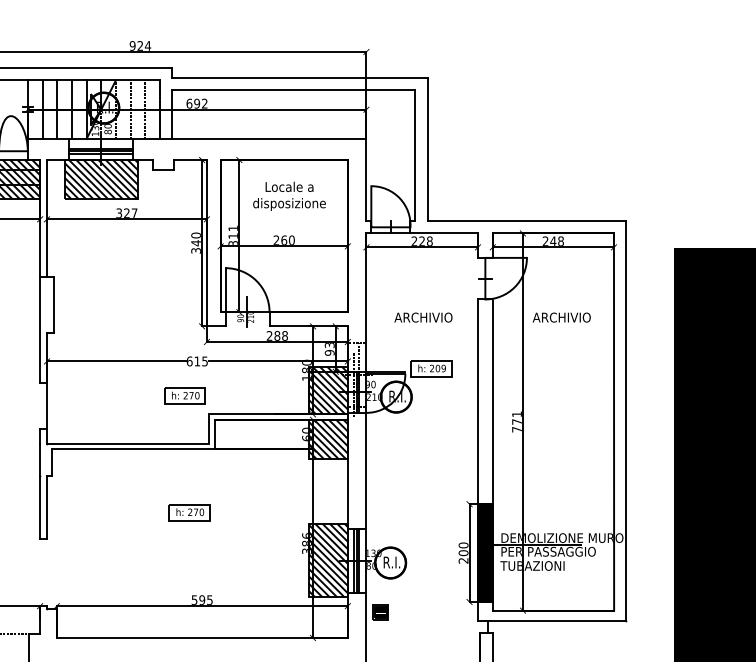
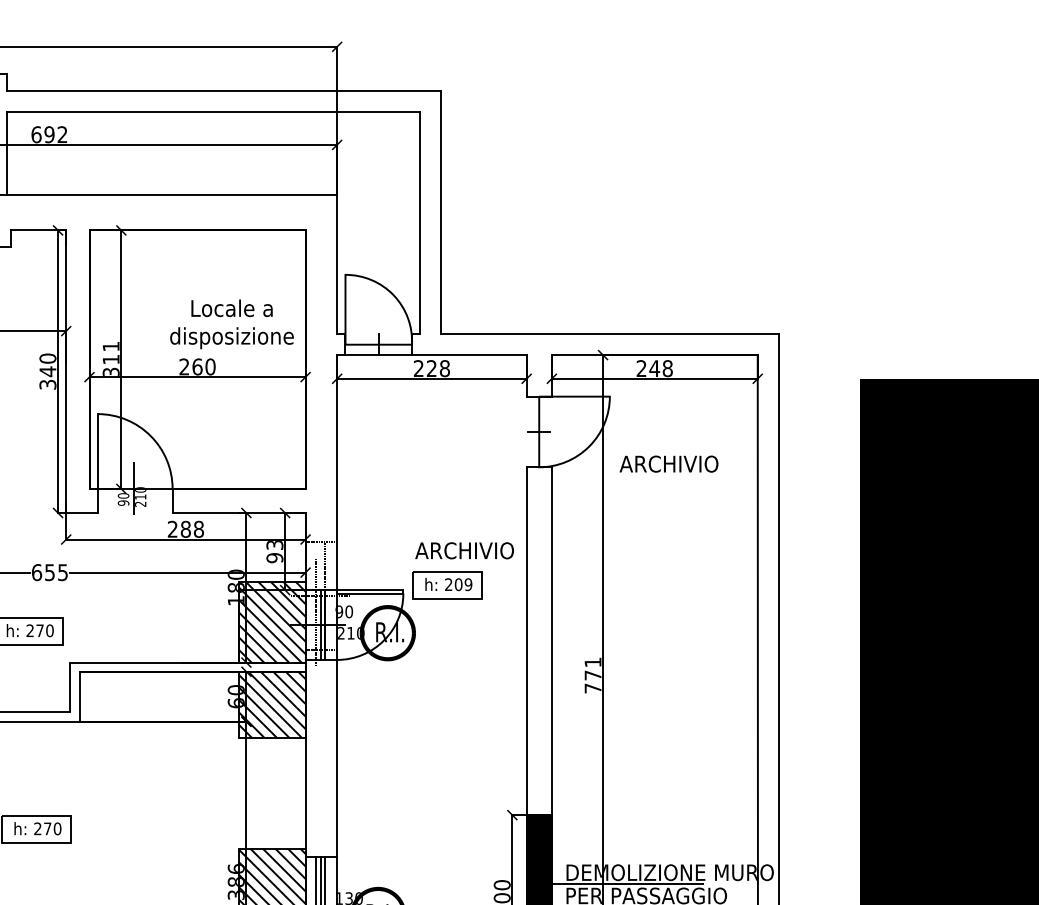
text: (289, 195) -> (231, 322), moved
text: (423, 317) -> (464, 550), moved
text: (561, 317) -> (668, 463), moved
text: (197, 361) -> (50, 572), 615 -> 655

